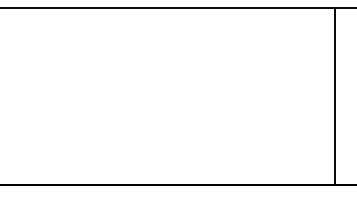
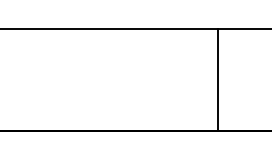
line: (334, 96) -> (217, 79), moved

